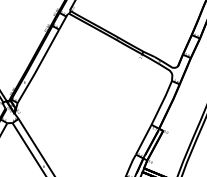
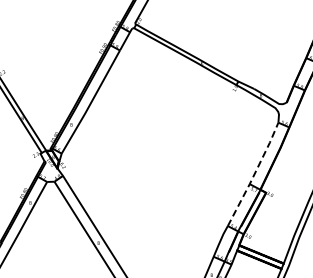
line: (154, 117) -> (254, 174), solid -> dashed

